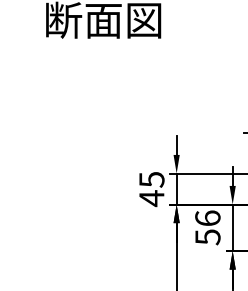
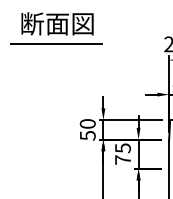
line: (101, 53) -> (56, 44), added
text: (151, 190) -> (87, 130), 45 -> 50
text: (207, 226) -> (122, 153), 56 -> 75

